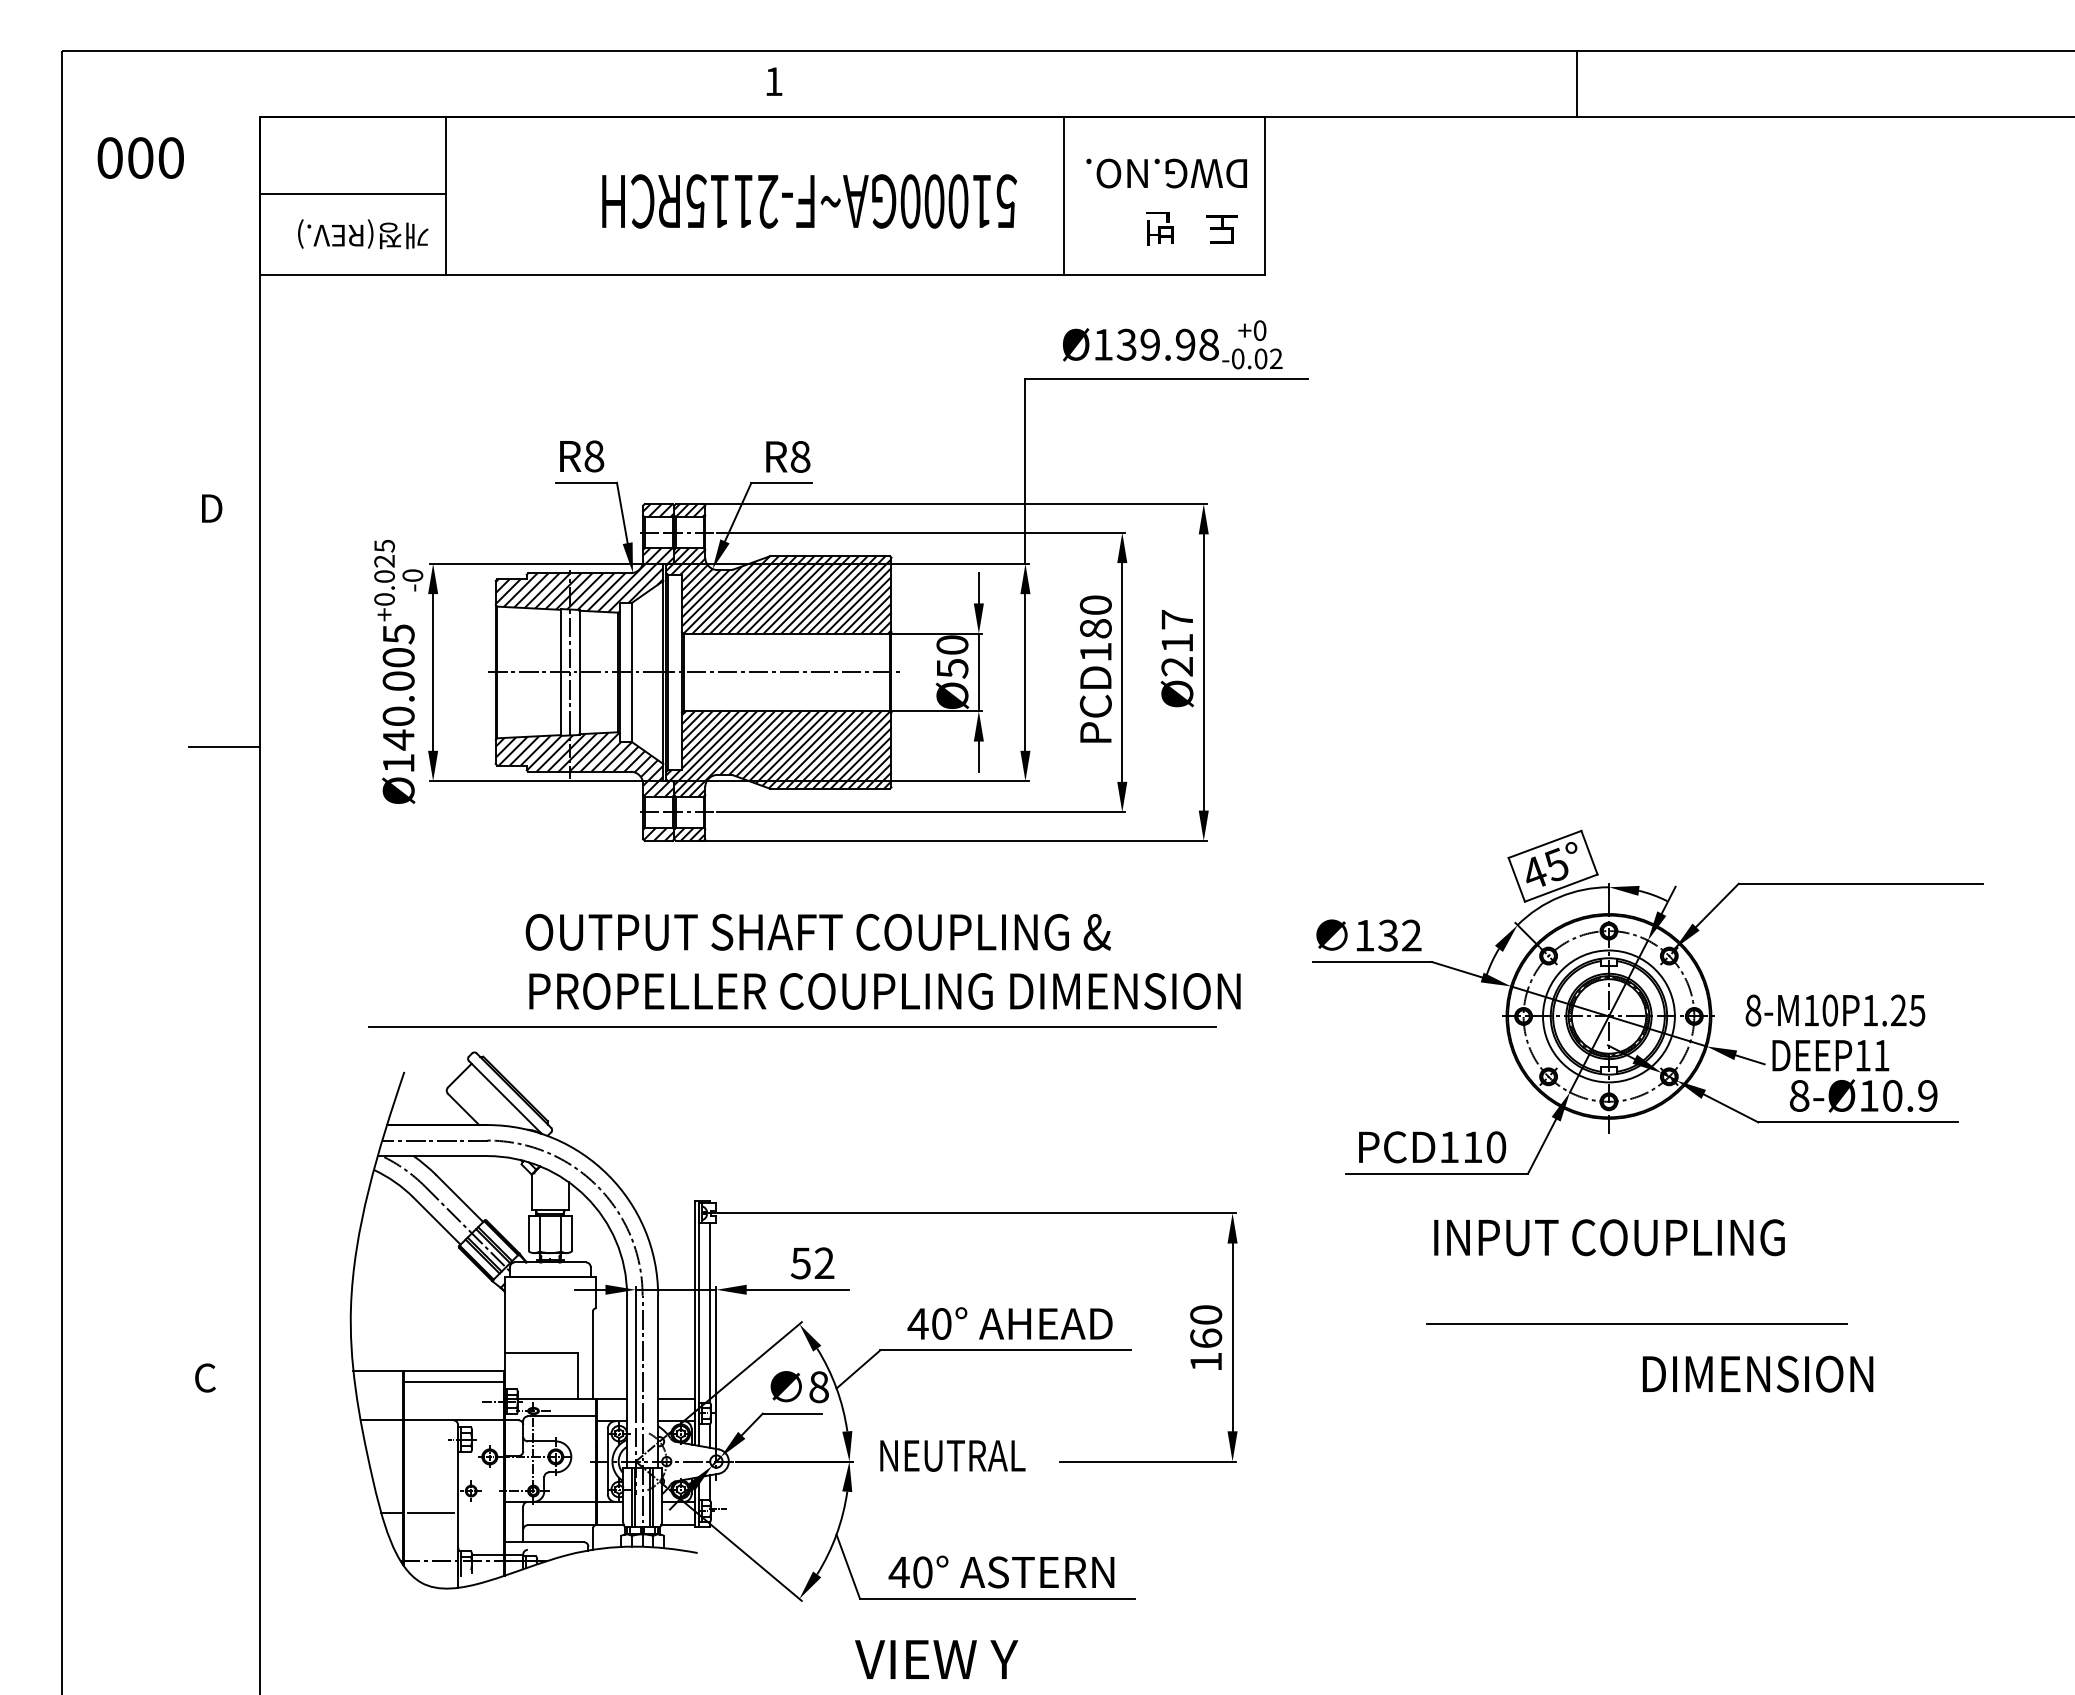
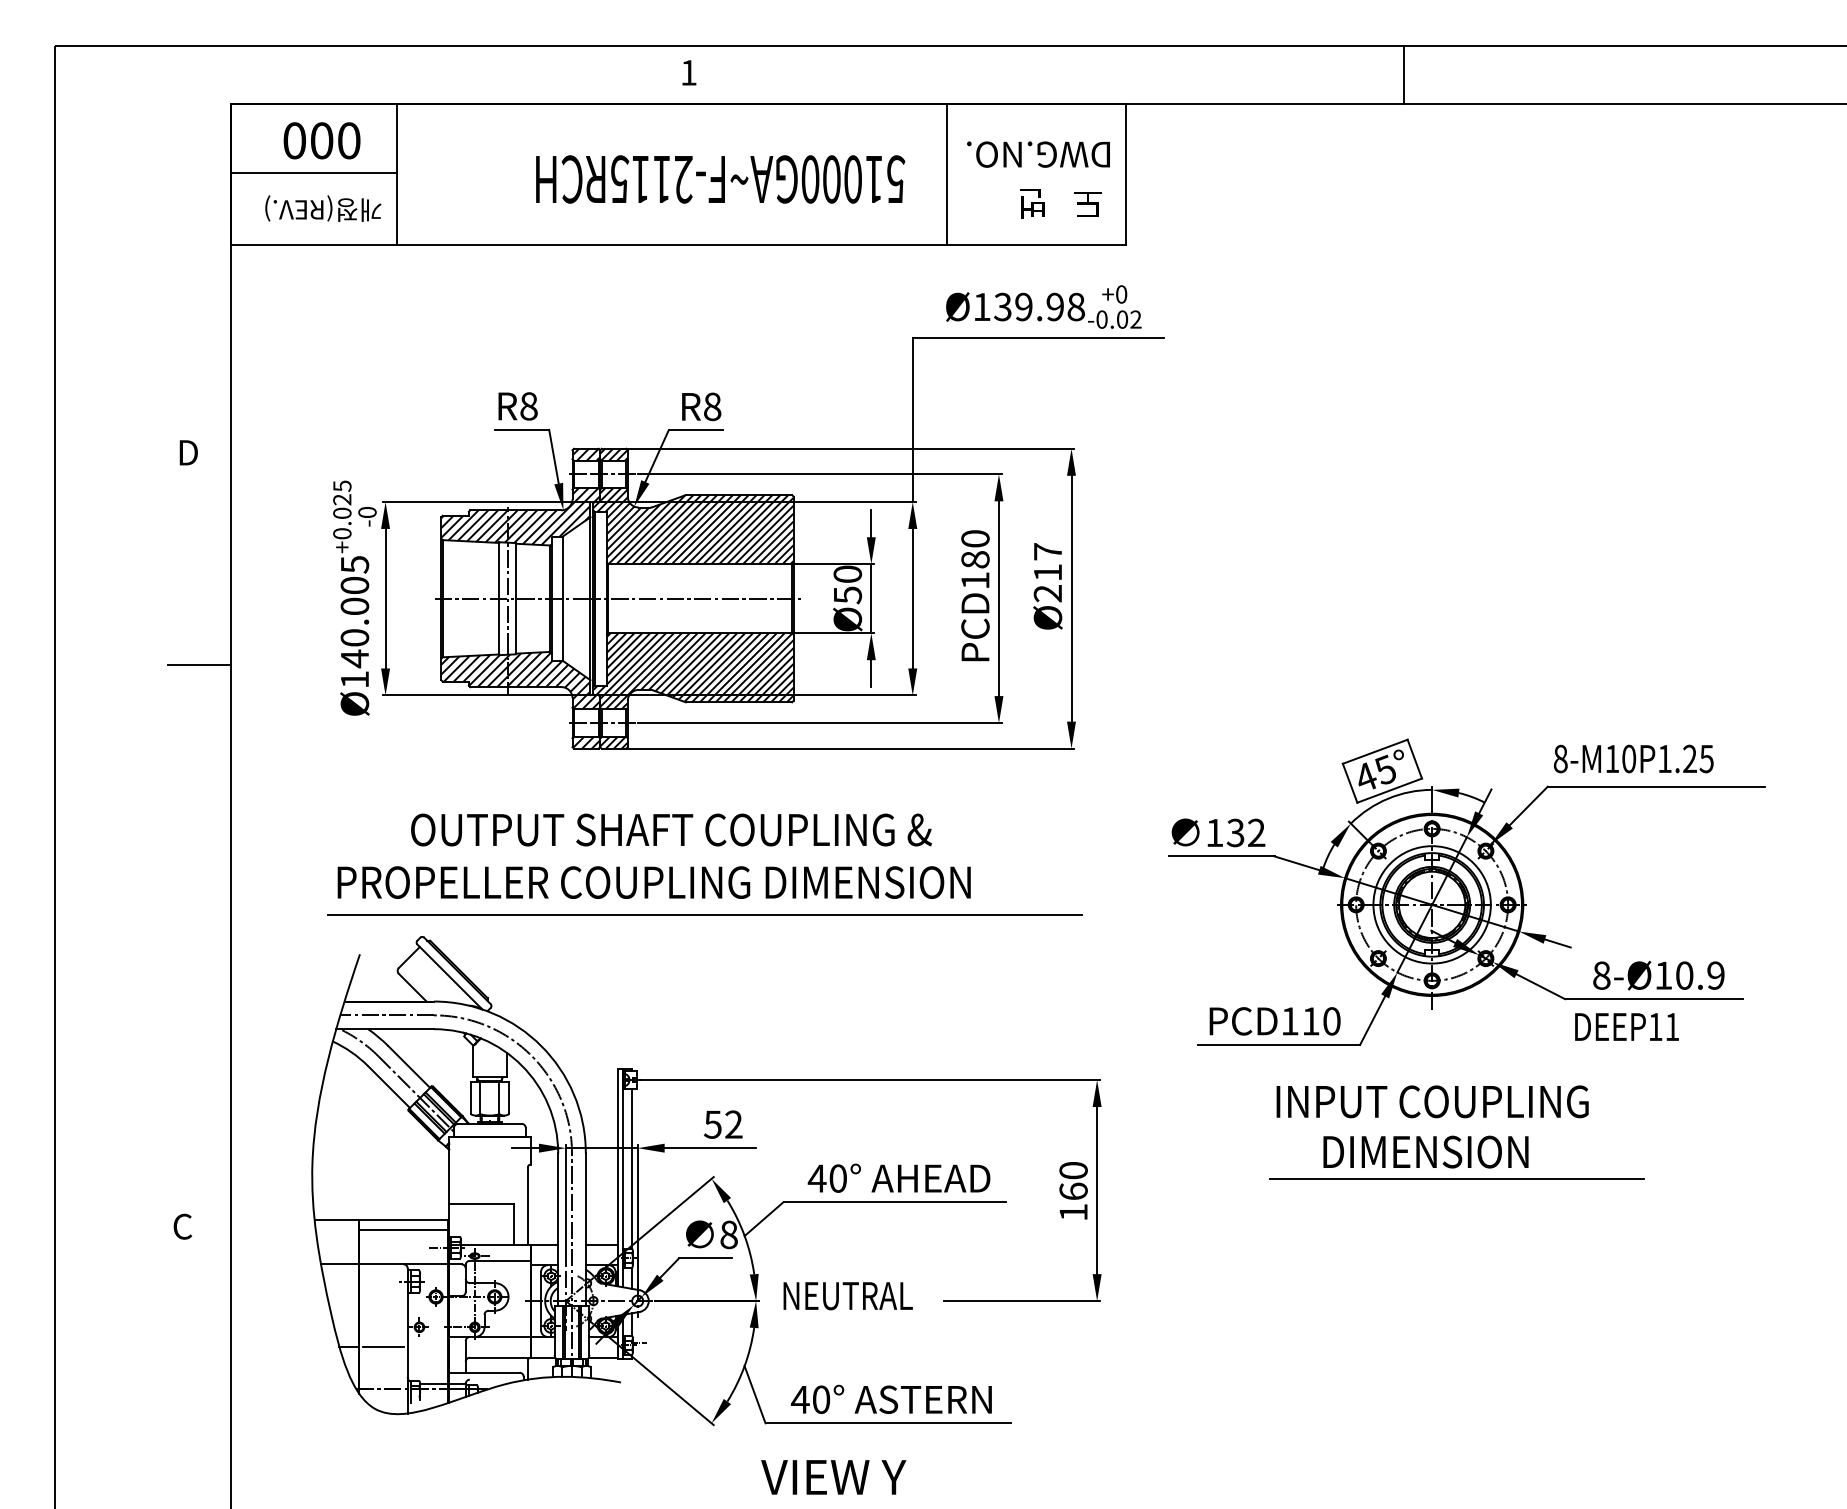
text: (140, 157) -> (321, 140), moved
text: (817, 932) -> (670, 830), moved
text: (884, 991) -> (653, 882), moved
text: (1835, 1010) -> (1633, 758), moved
text: (1830, 1055) -> (1626, 1026), moved
text: (1758, 1373) -> (1426, 1151), moved

